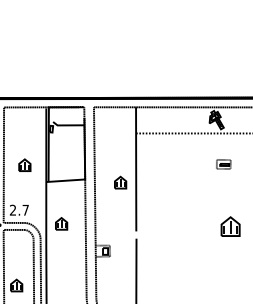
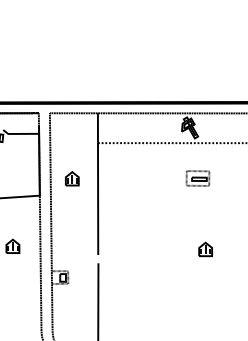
part: (223, 164) -> (197, 178), size x1.43
part: (120, 182) -> (72, 178), moved
part: (229, 226) -> (204, 249), size x0.62

